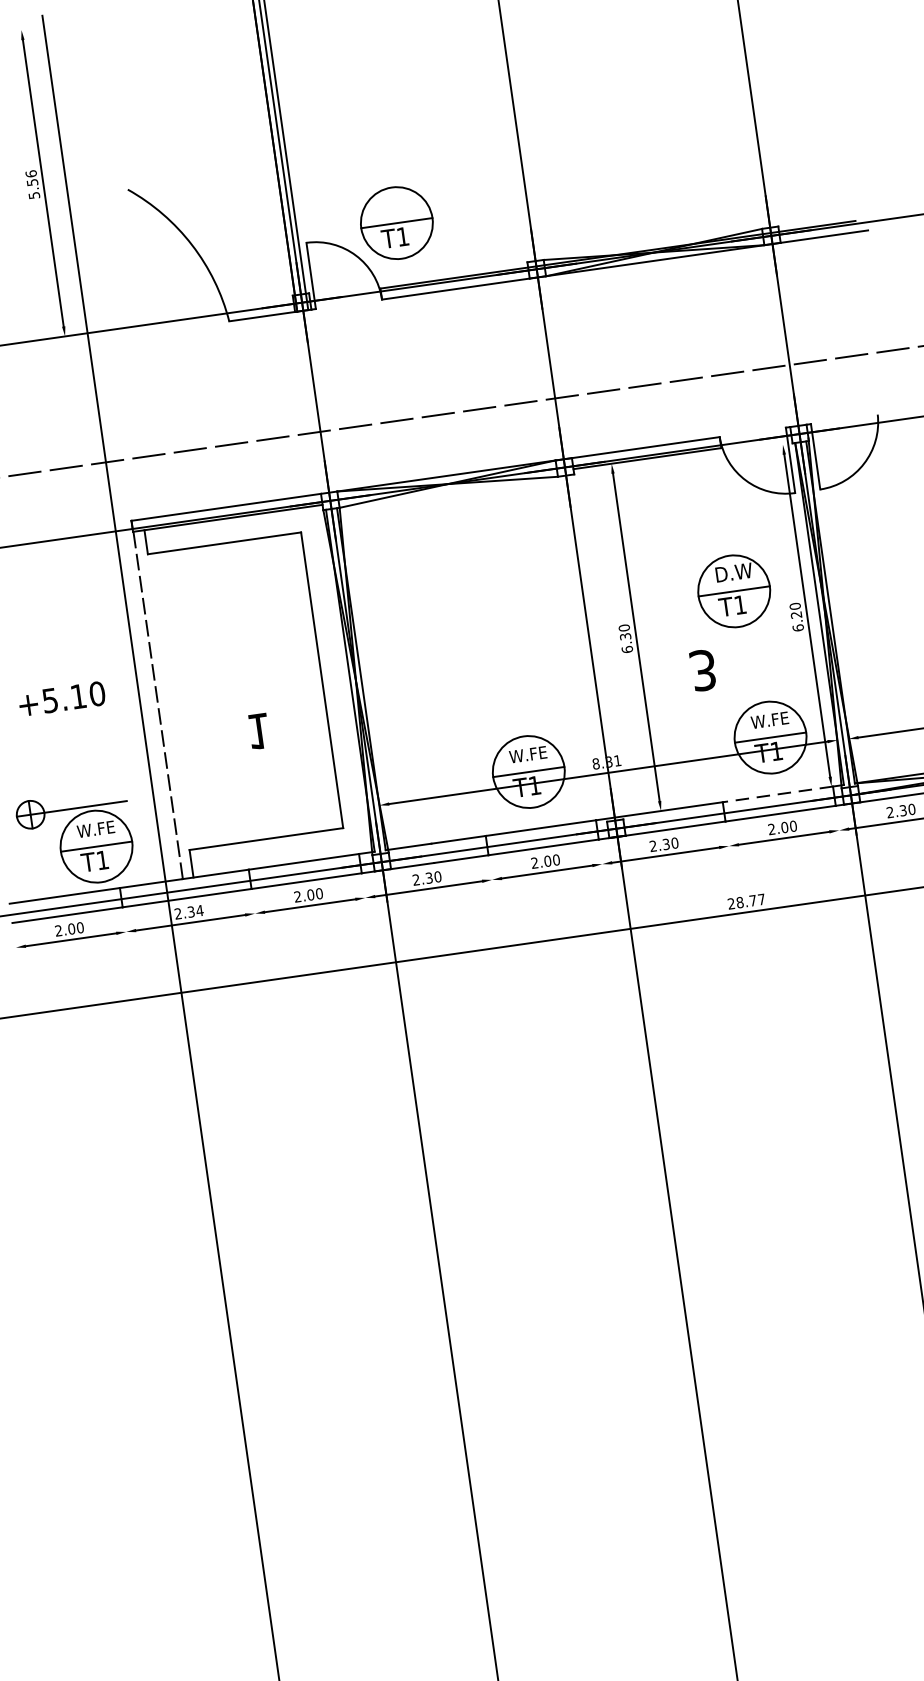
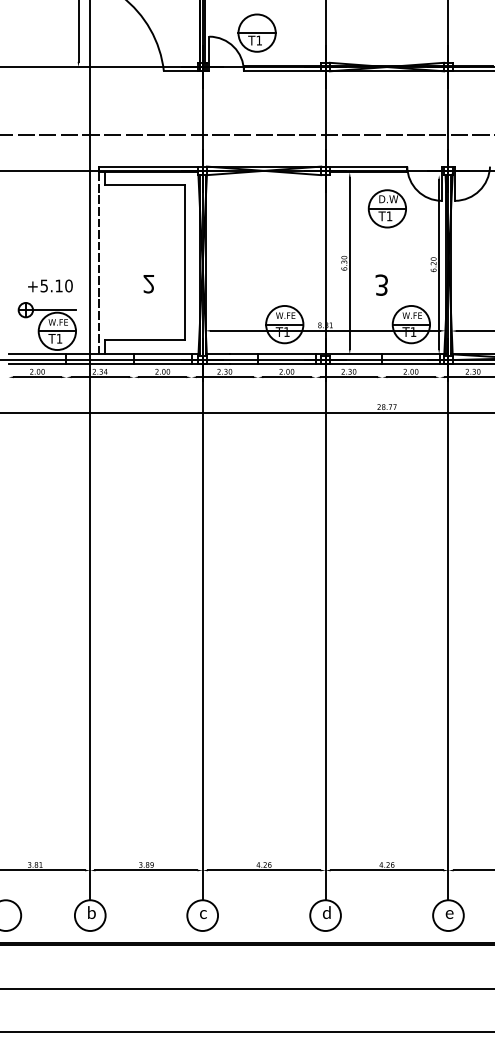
part: (732, 590) -> (386, 208), moved
text: (62, 697) -> (50, 285), moved
text: (257, 732) -> (148, 284), 1 -> 2
line: (778, 794) -> (411, 354), dashed -> solid

